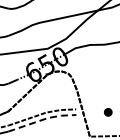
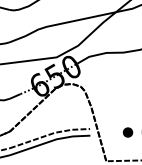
line: (43, 119) -> (51, 140), dashed -> solid

